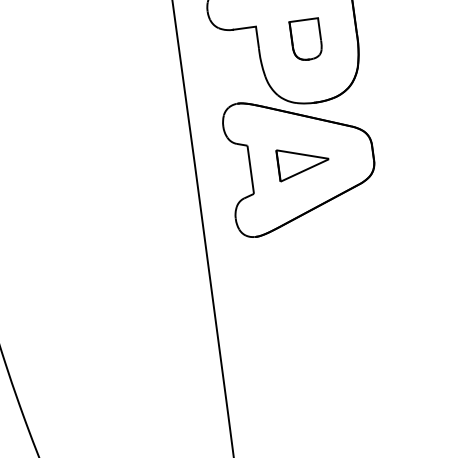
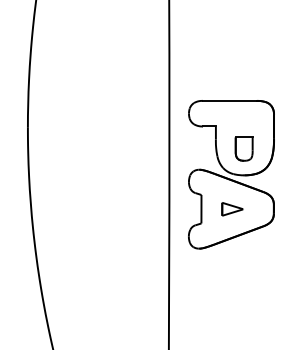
part: (305, 38) -> (243, 148), moved
part: (303, 163) -> (232, 209), size x0.7

